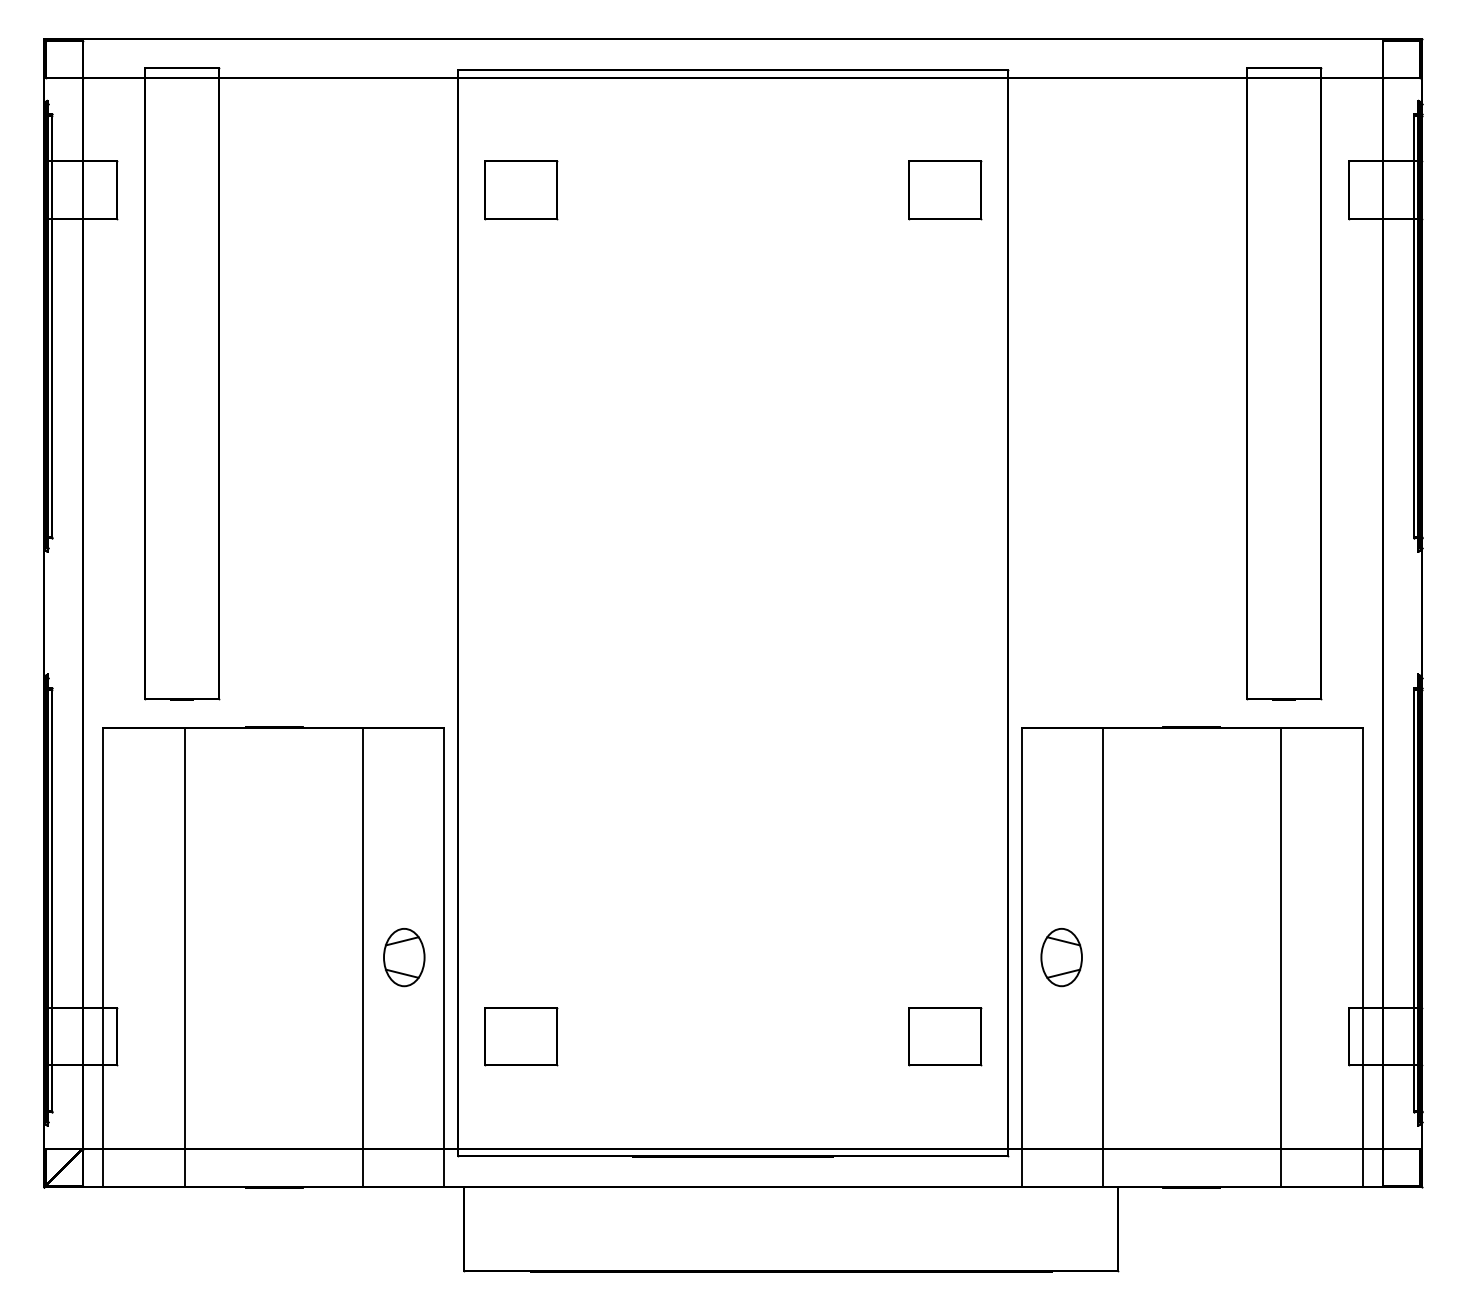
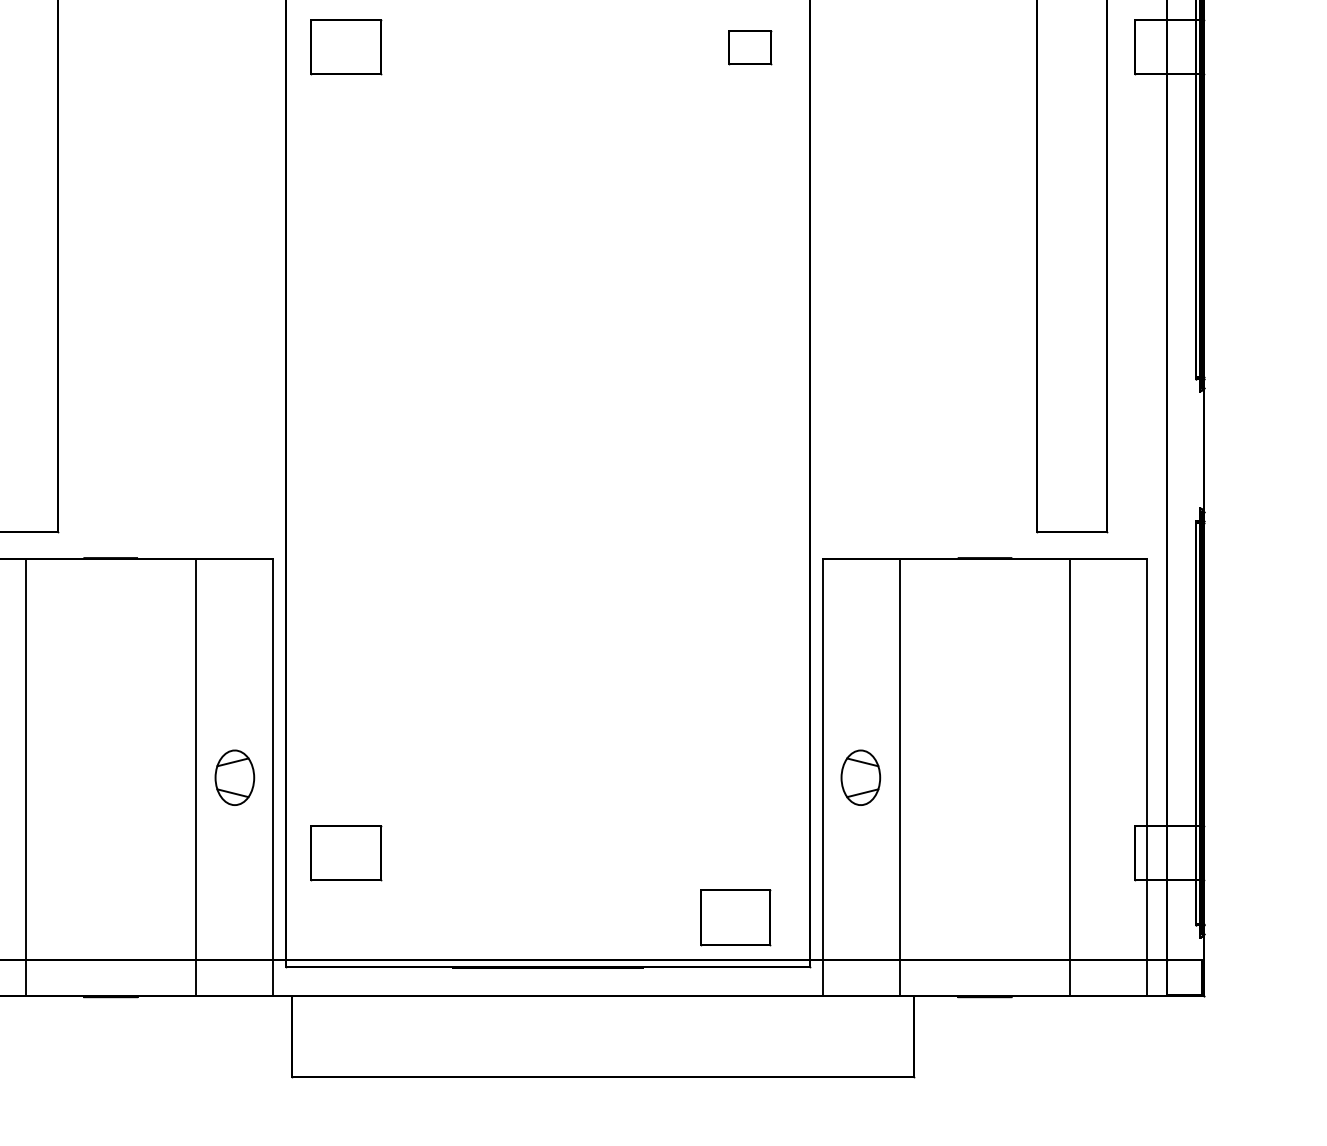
part: (945, 190) -> (750, 47), size x0.6
part: (945, 1036) -> (735, 917), moved

